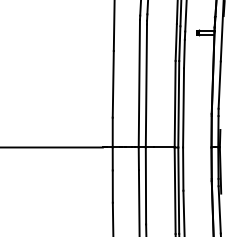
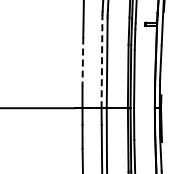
line: (140, 83) -> (102, 61), solid -> dashed
line: (112, 85) -> (82, 62), solid -> dashed

